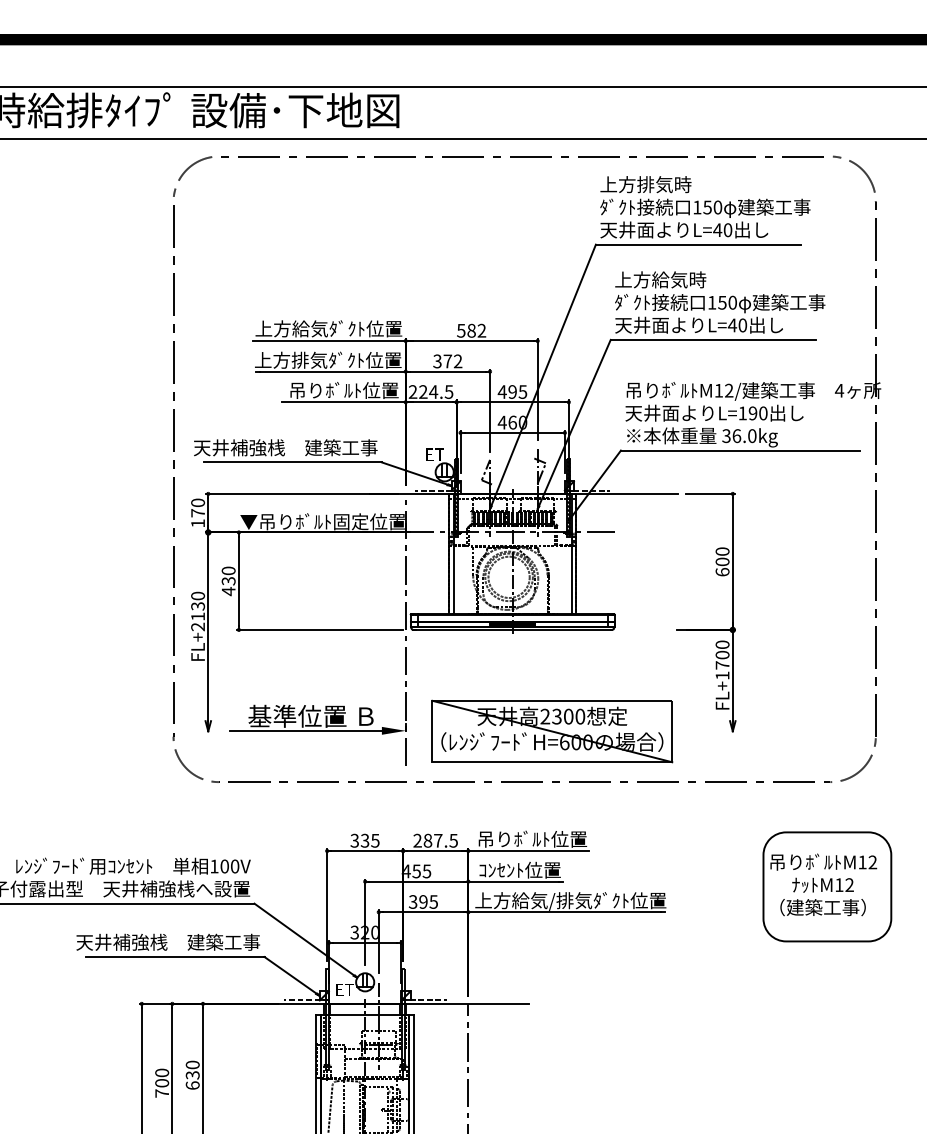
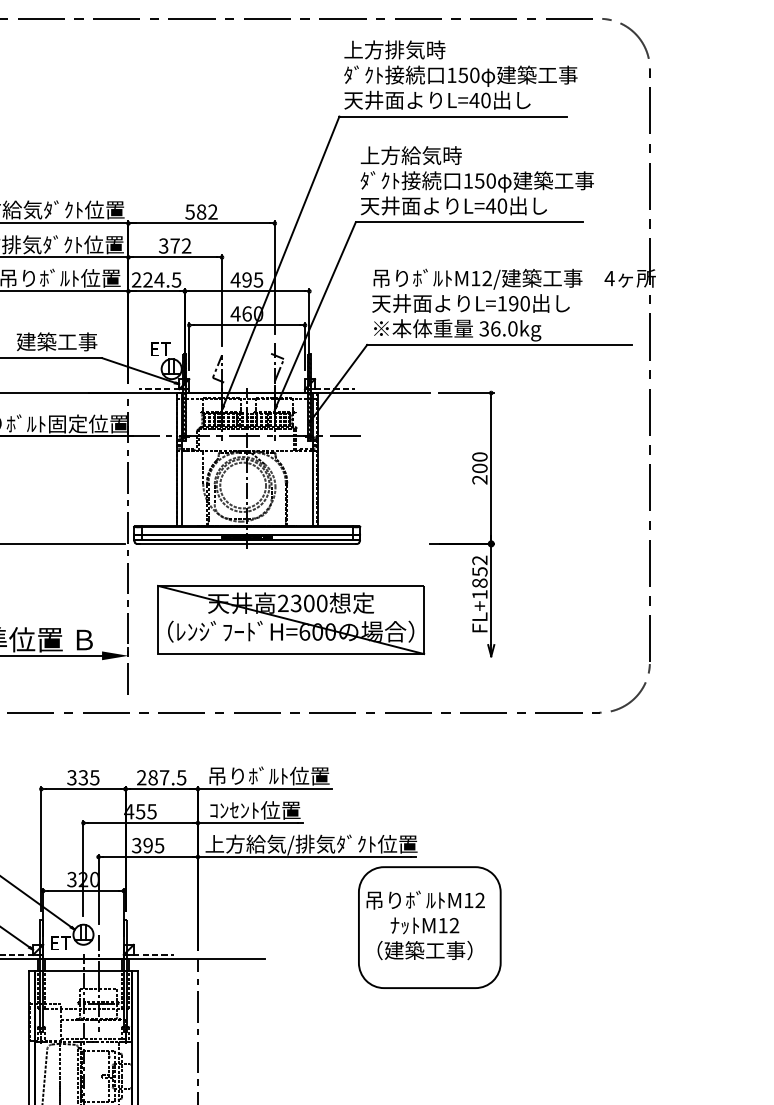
text: (722, 571) -> (479, 479), 600 -> 200
text: (722, 654) -> (479, 571), FL+1700 -> FL+1852
part: (552, 731) -> (291, 619), moved
part: (827, 886) -> (429, 927), moved

